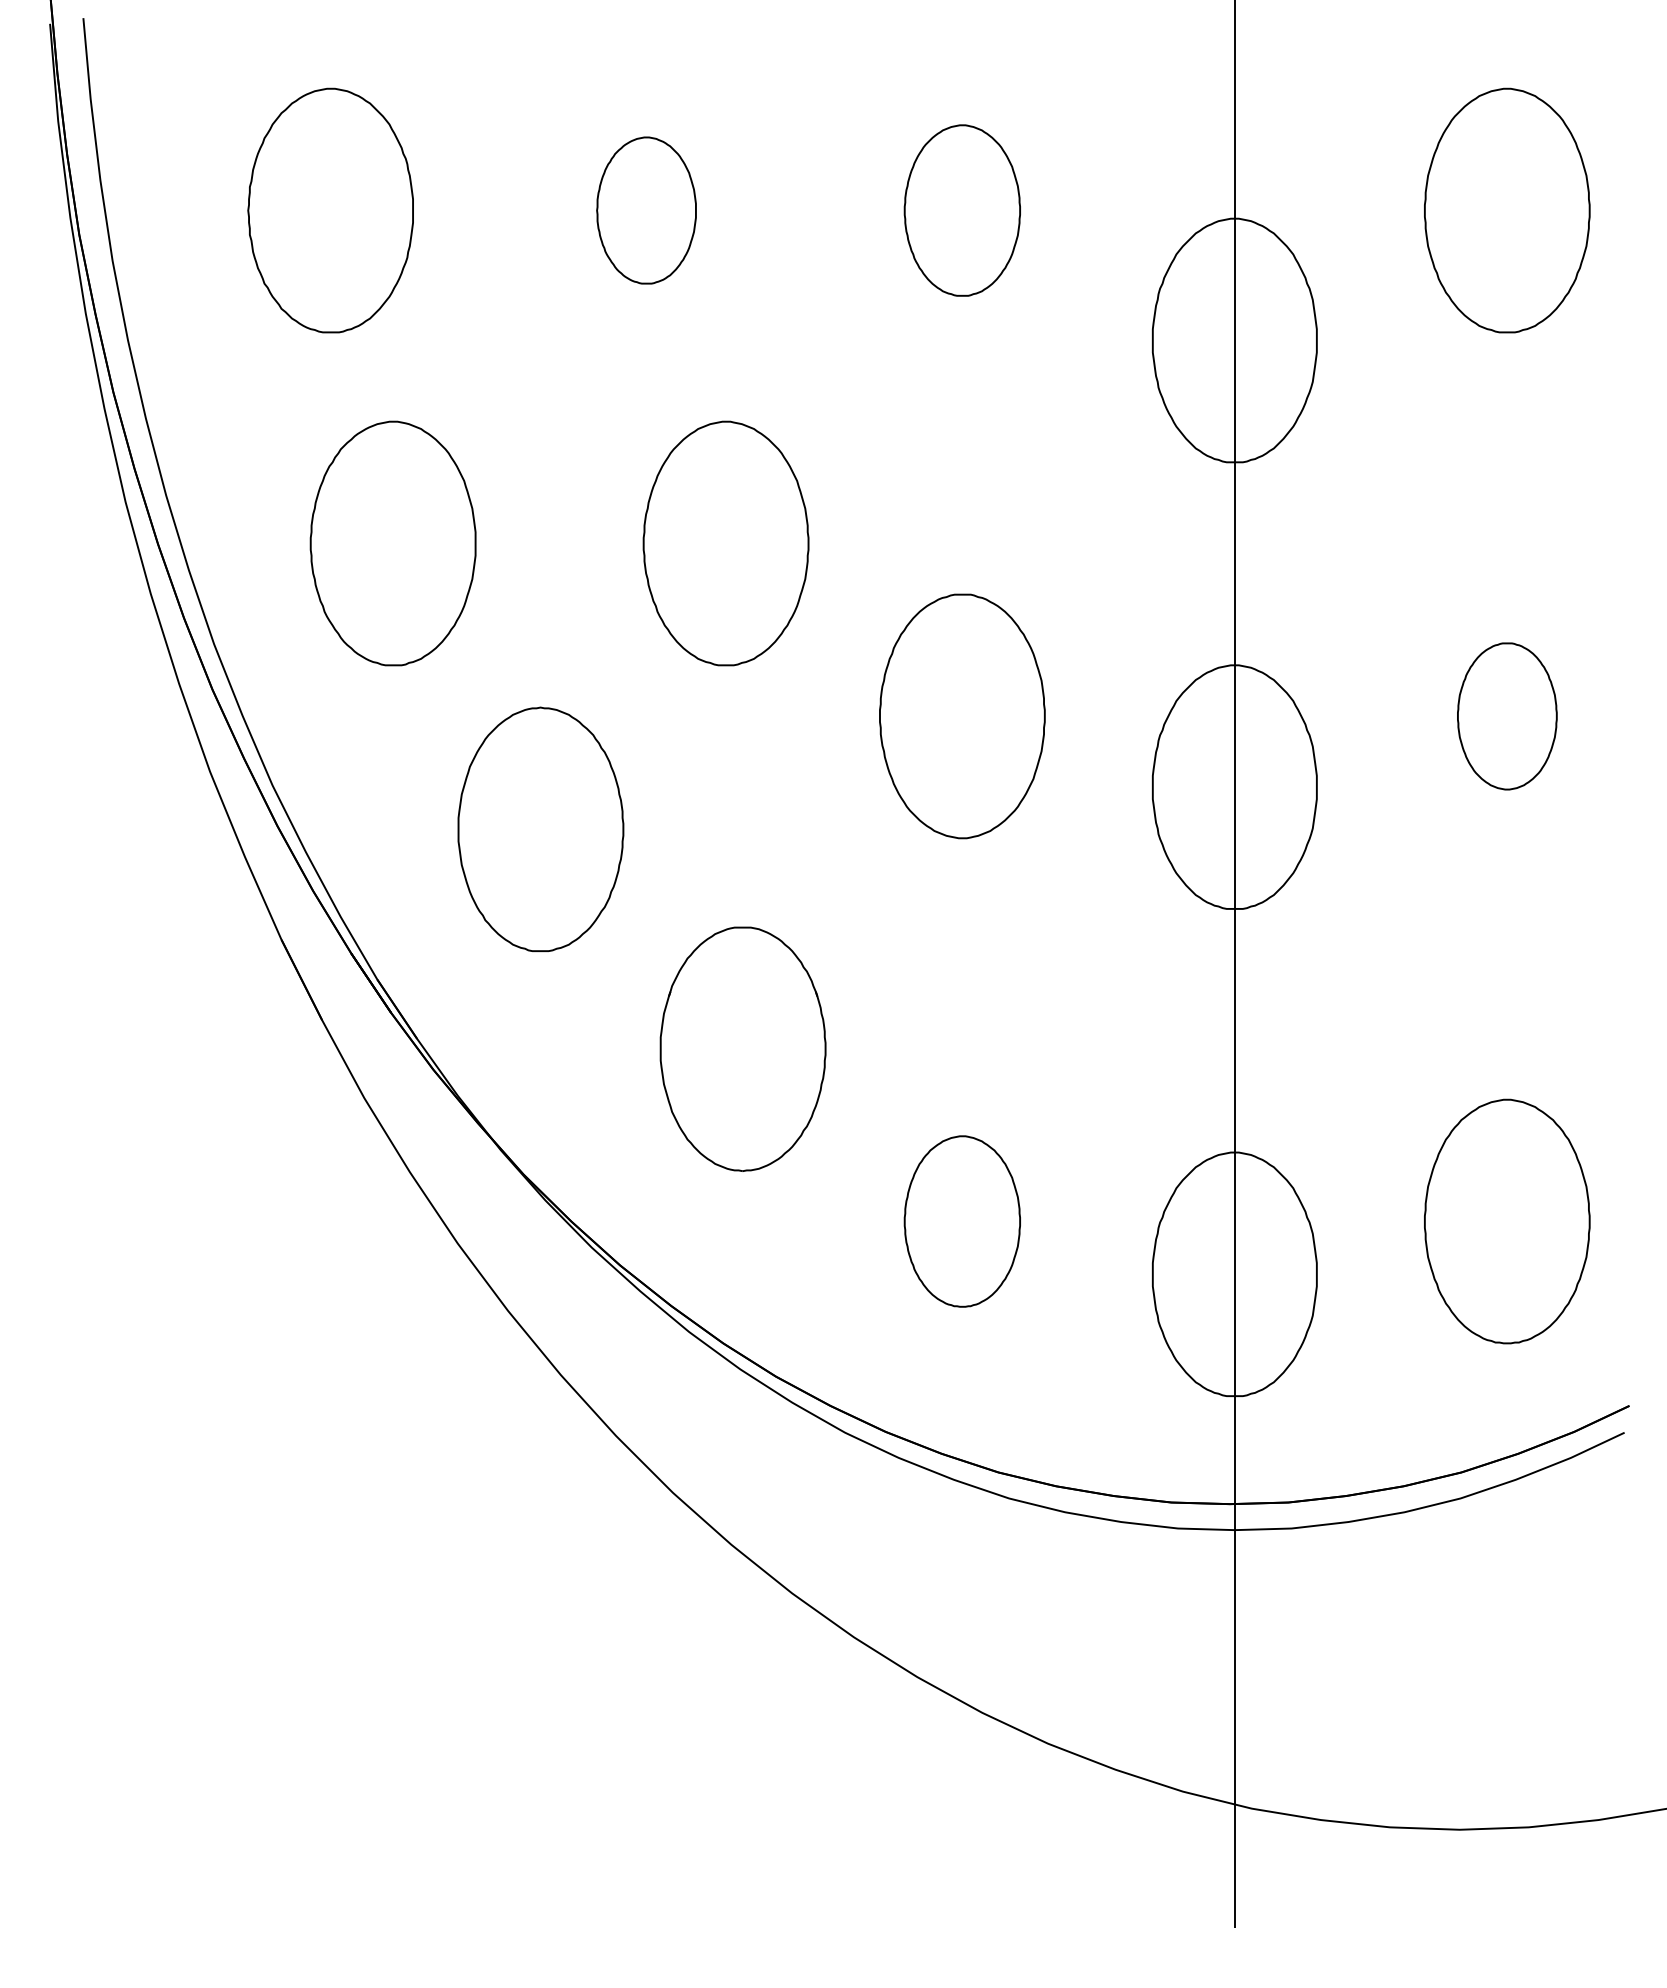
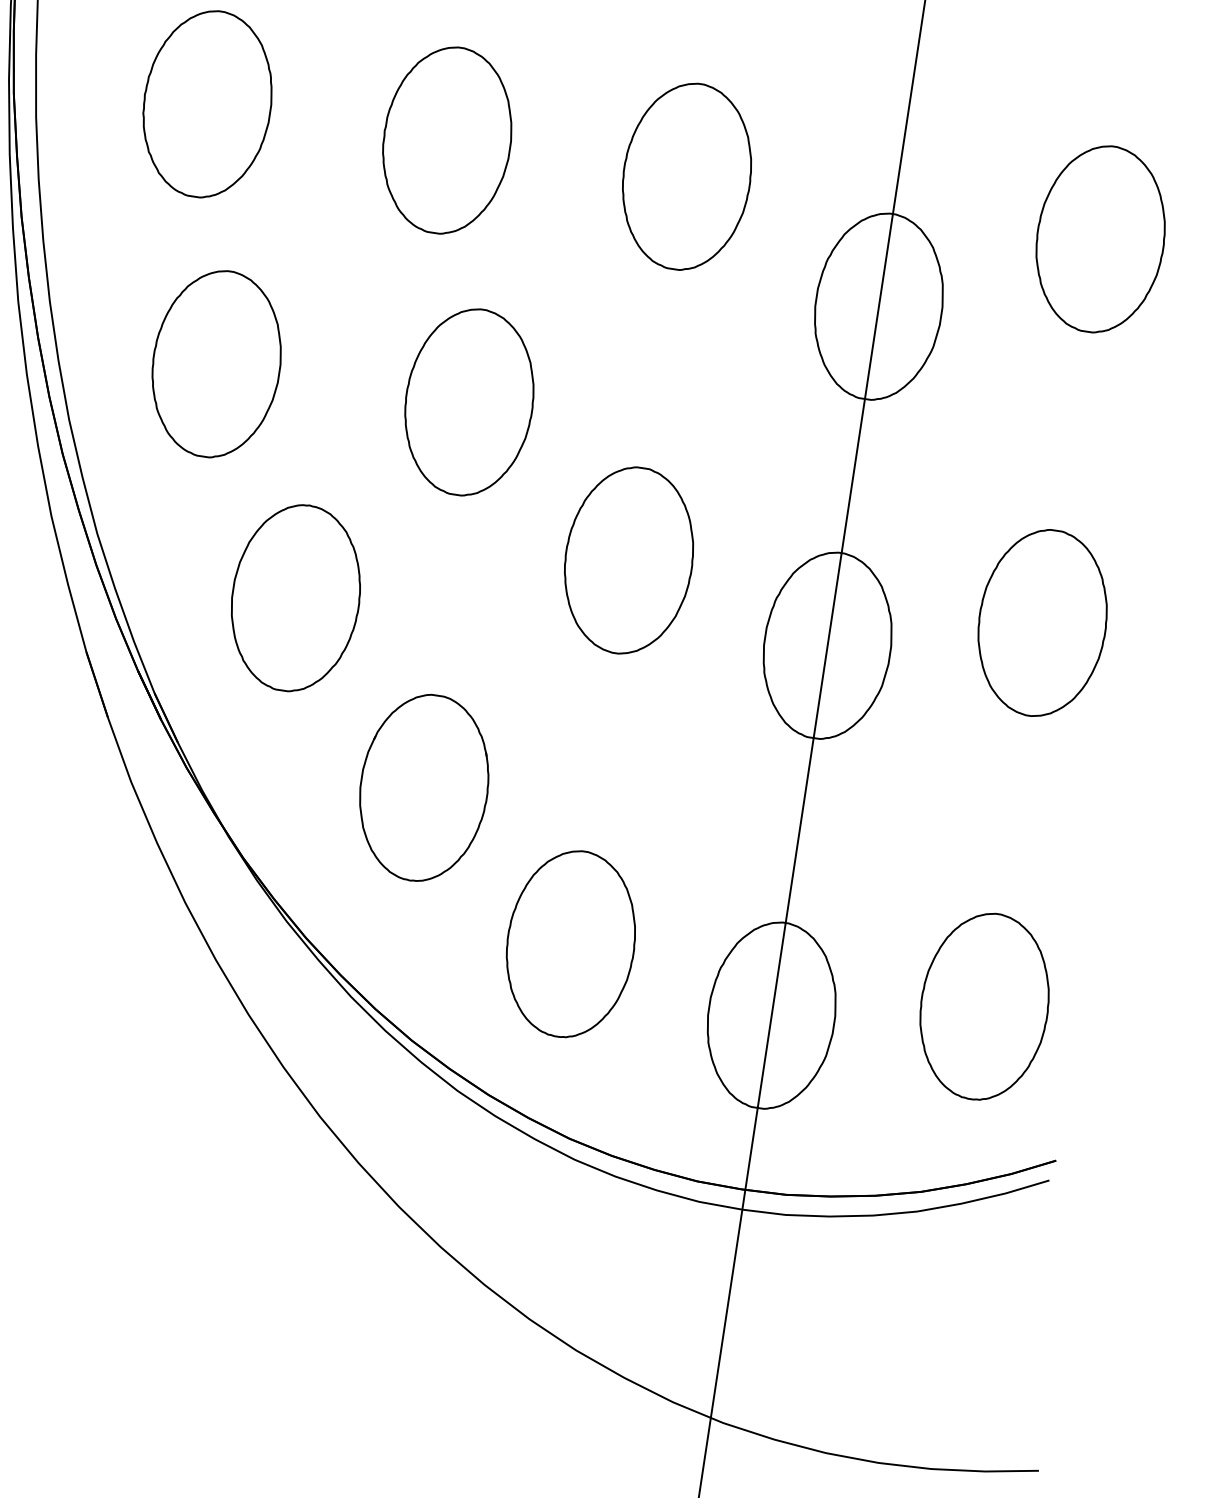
part: (646, 210) -> (447, 140), size x1.67
part: (962, 210) -> (687, 176), size x1.43
part: (1507, 716) -> (1042, 623), size x1.67
part: (962, 1221) -> (571, 944), size x1.43

